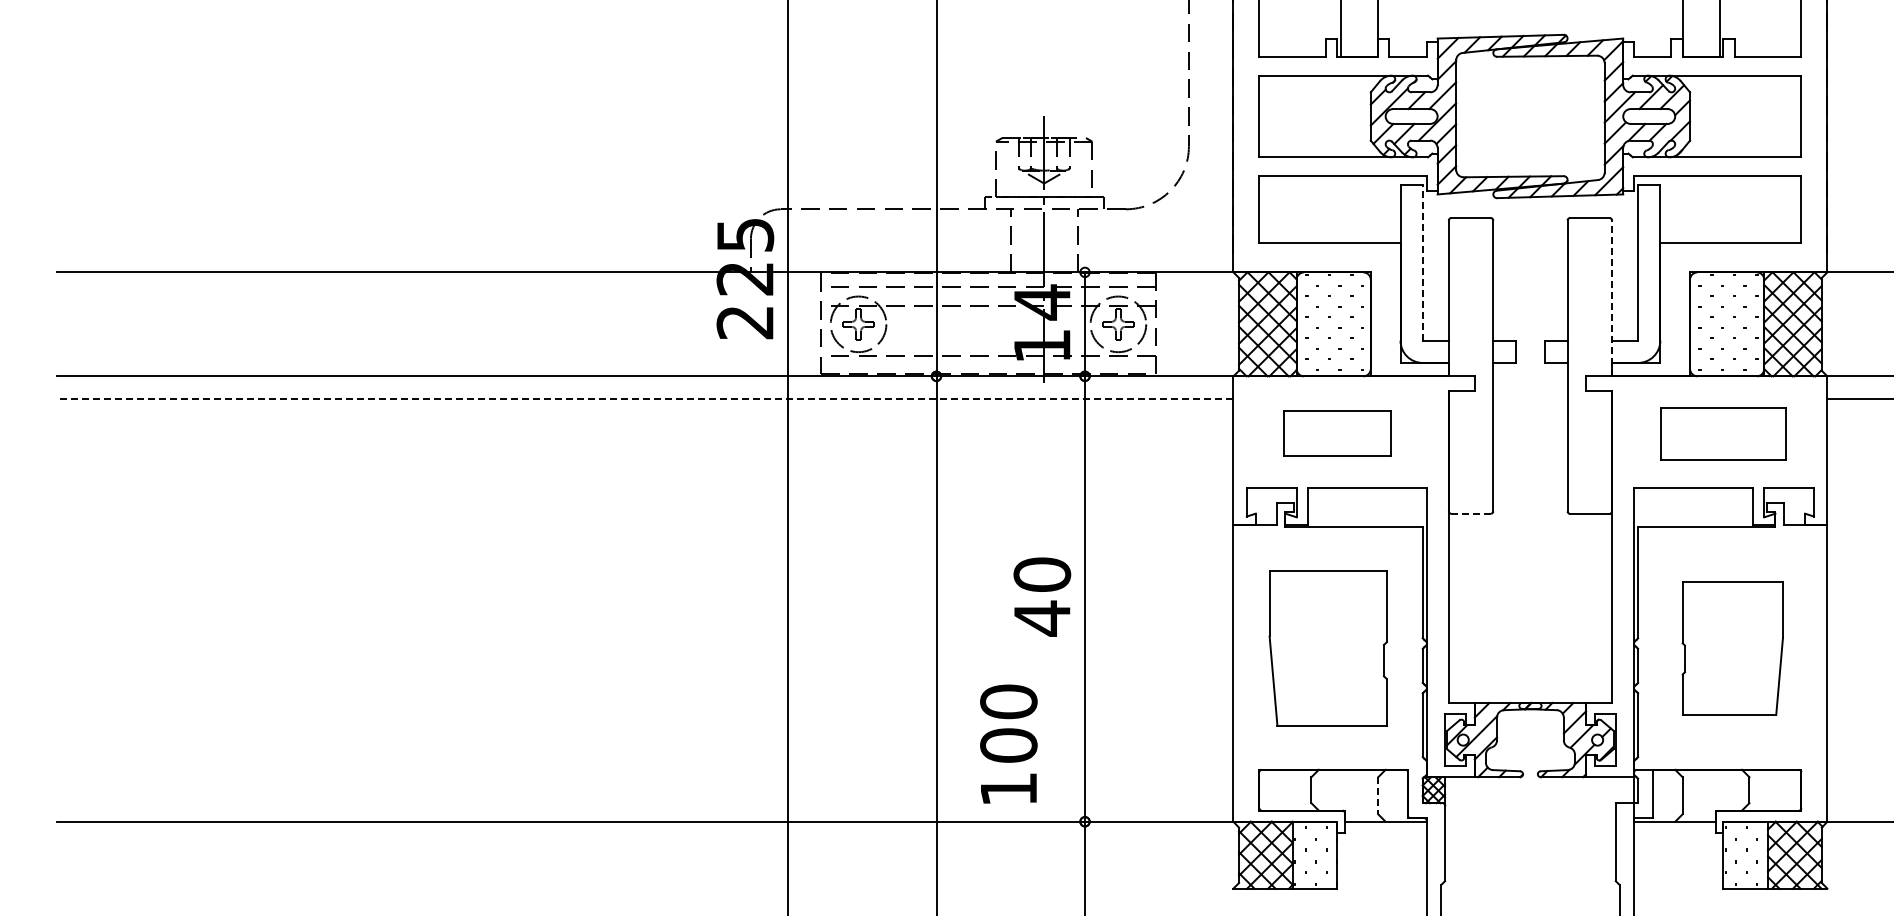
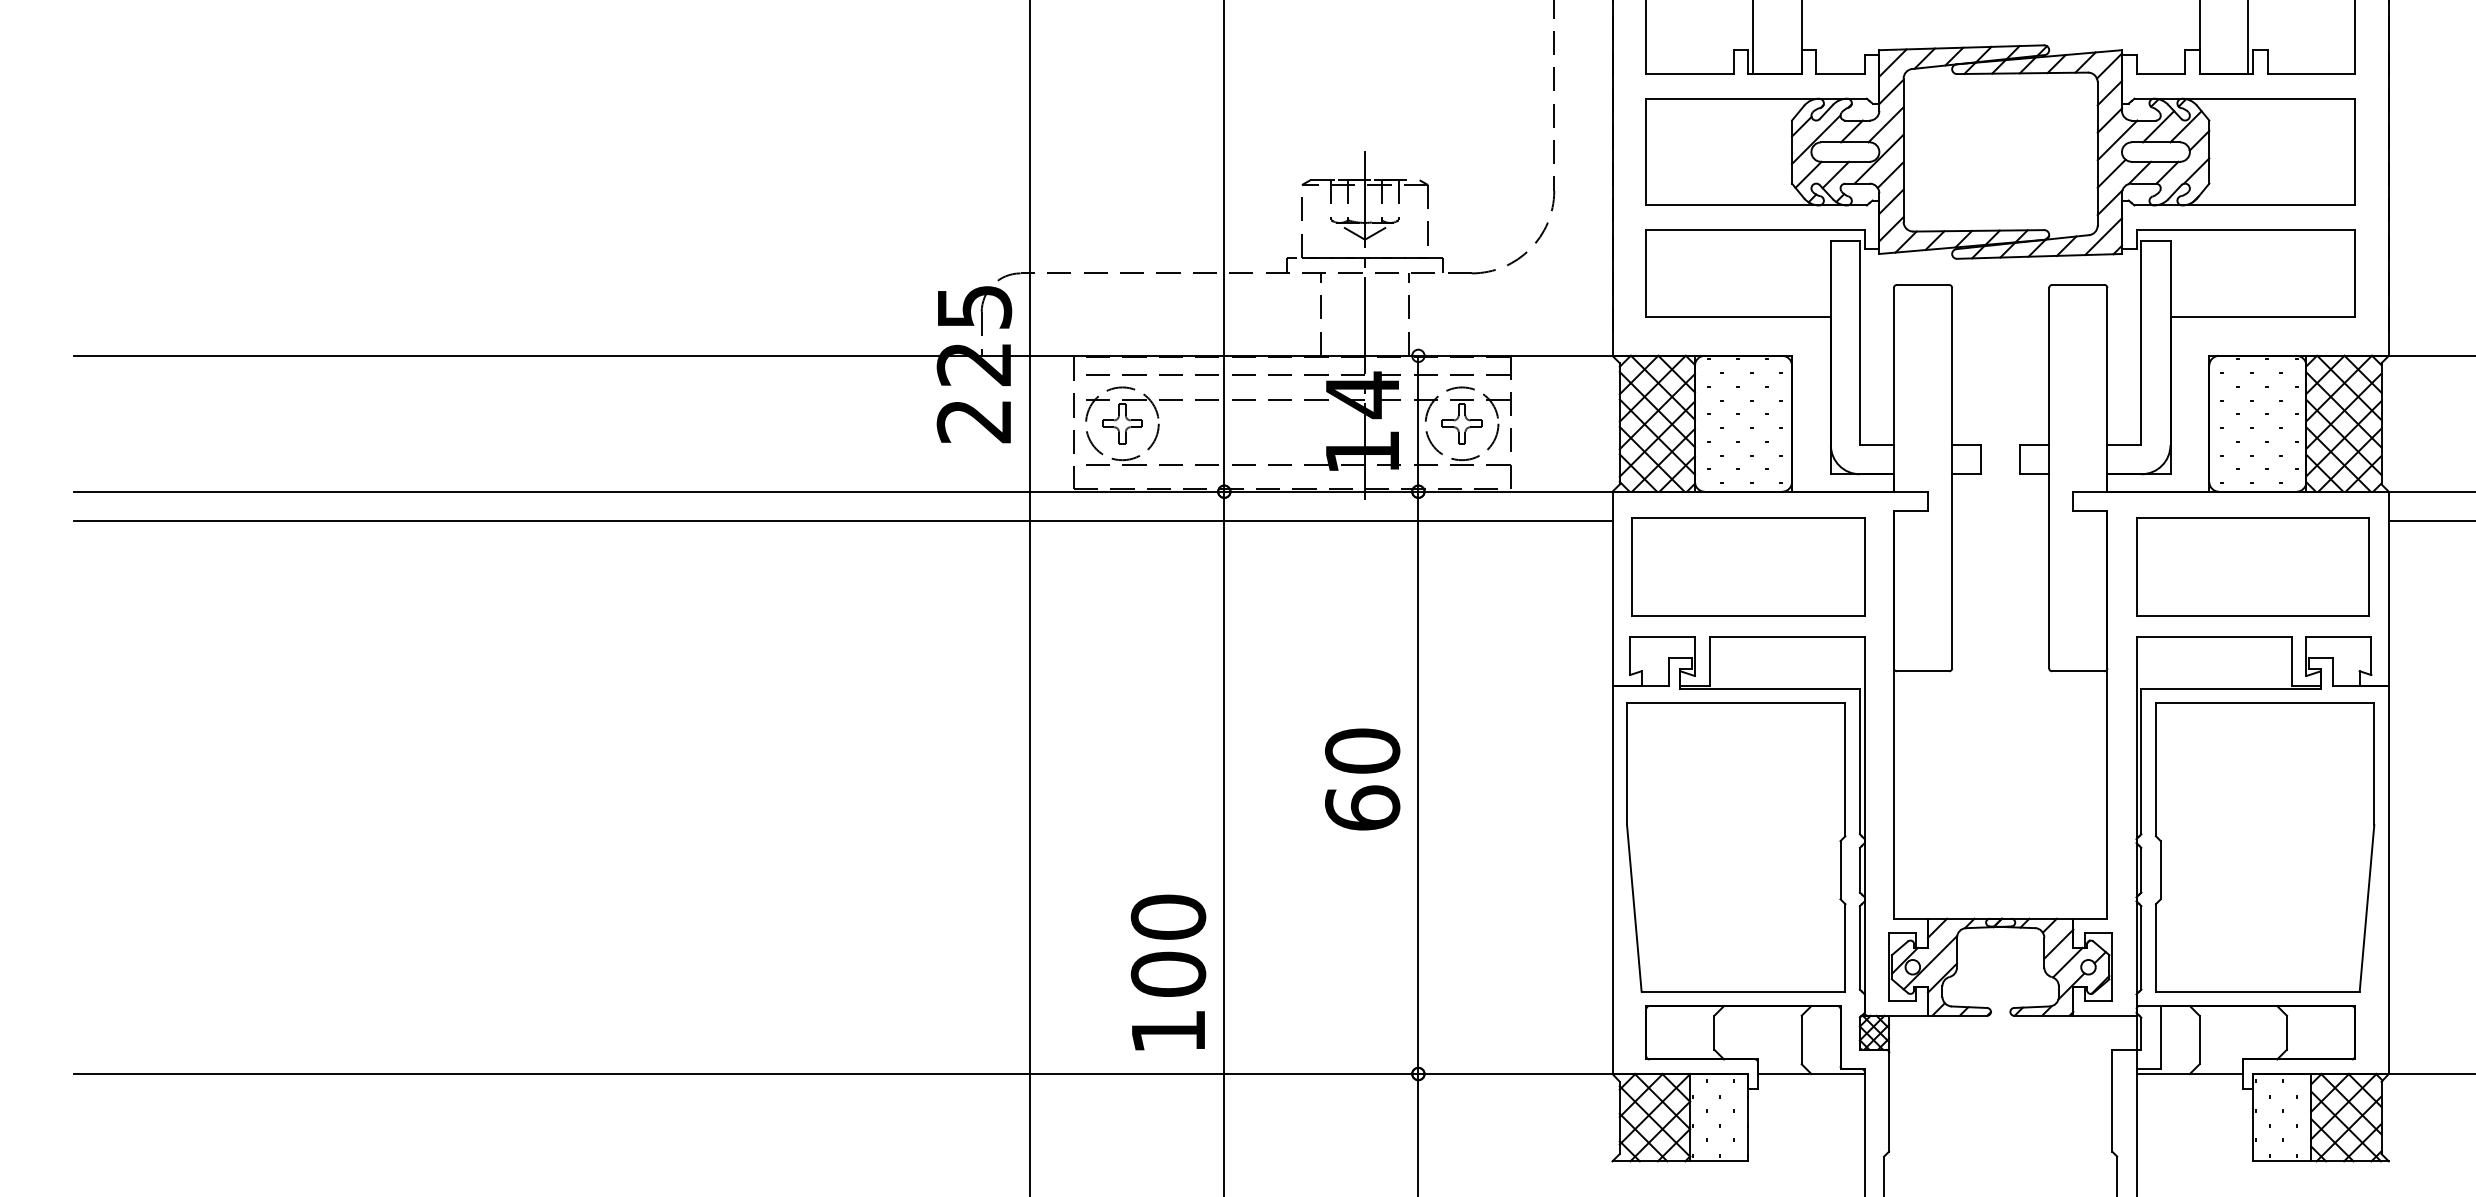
line: (1422, 262) -> (1859, 342), dashed -> solid
line: (1612, 298) -> (2107, 390), dashed -> solid
line: (644, 398) -> (842, 520), dashed -> solid
part: (1337, 433) -> (1748, 566), size x1.67
part: (1723, 433) -> (2253, 566), size x1.43
line: (1470, 513) -> (1922, 671), dashed -> solid
text: (1042, 618) -> (1362, 808), 40 -> 60
part: (1327, 648) -> (1735, 847), size x1.43
part: (1732, 648) -> (2264, 847), size x1.67
text: (1008, 743) -> (1168, 971), moved
line: (1378, 795) -> (1802, 1039), dashed -> solid

